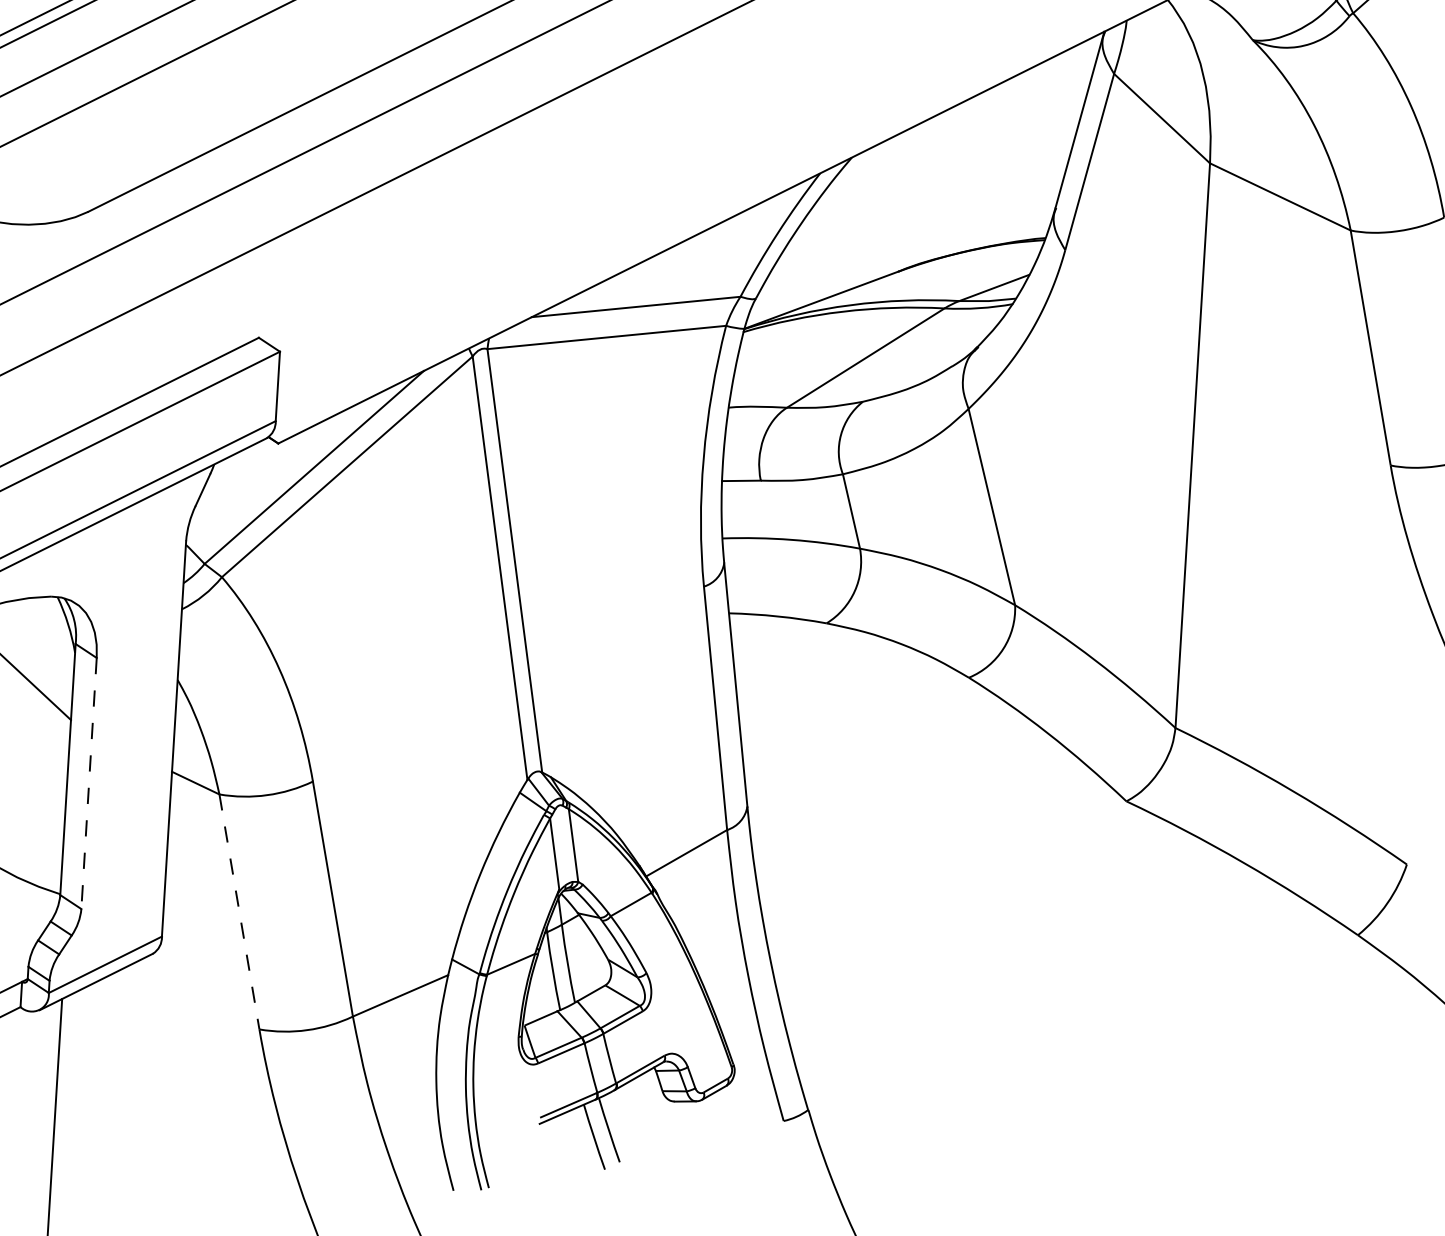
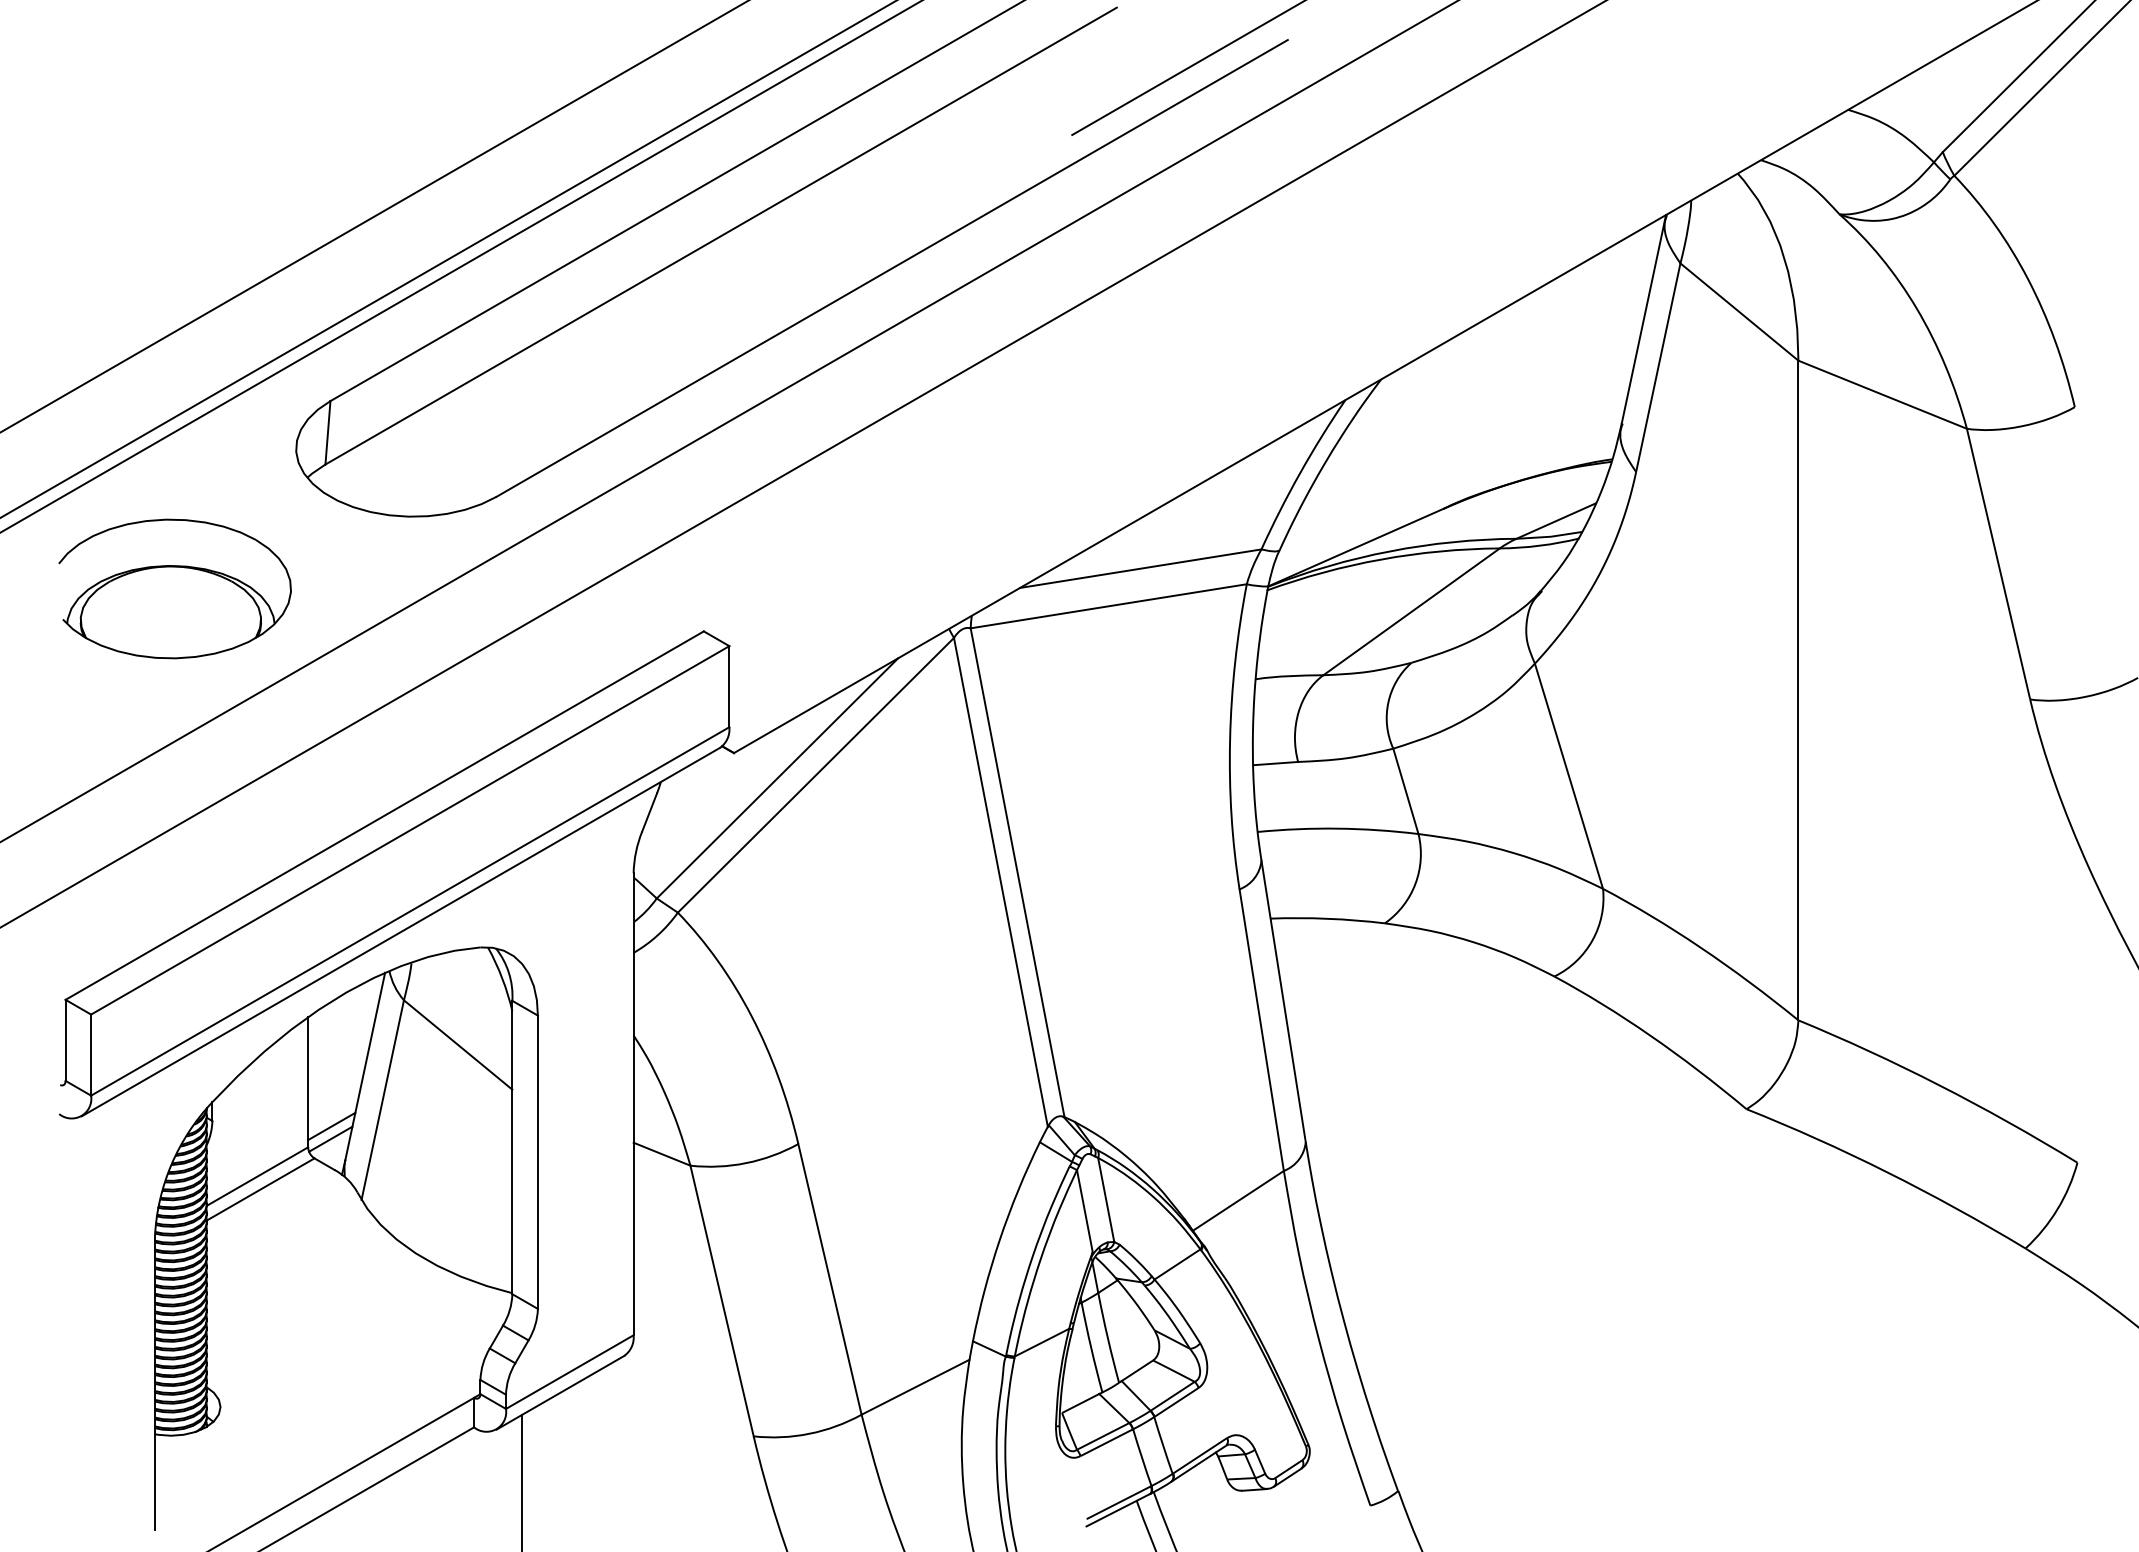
line: (88, 783) -> (537, 1162), dashed -> solid
line: (239, 912) -> (722, 1301), dashed -> solid

